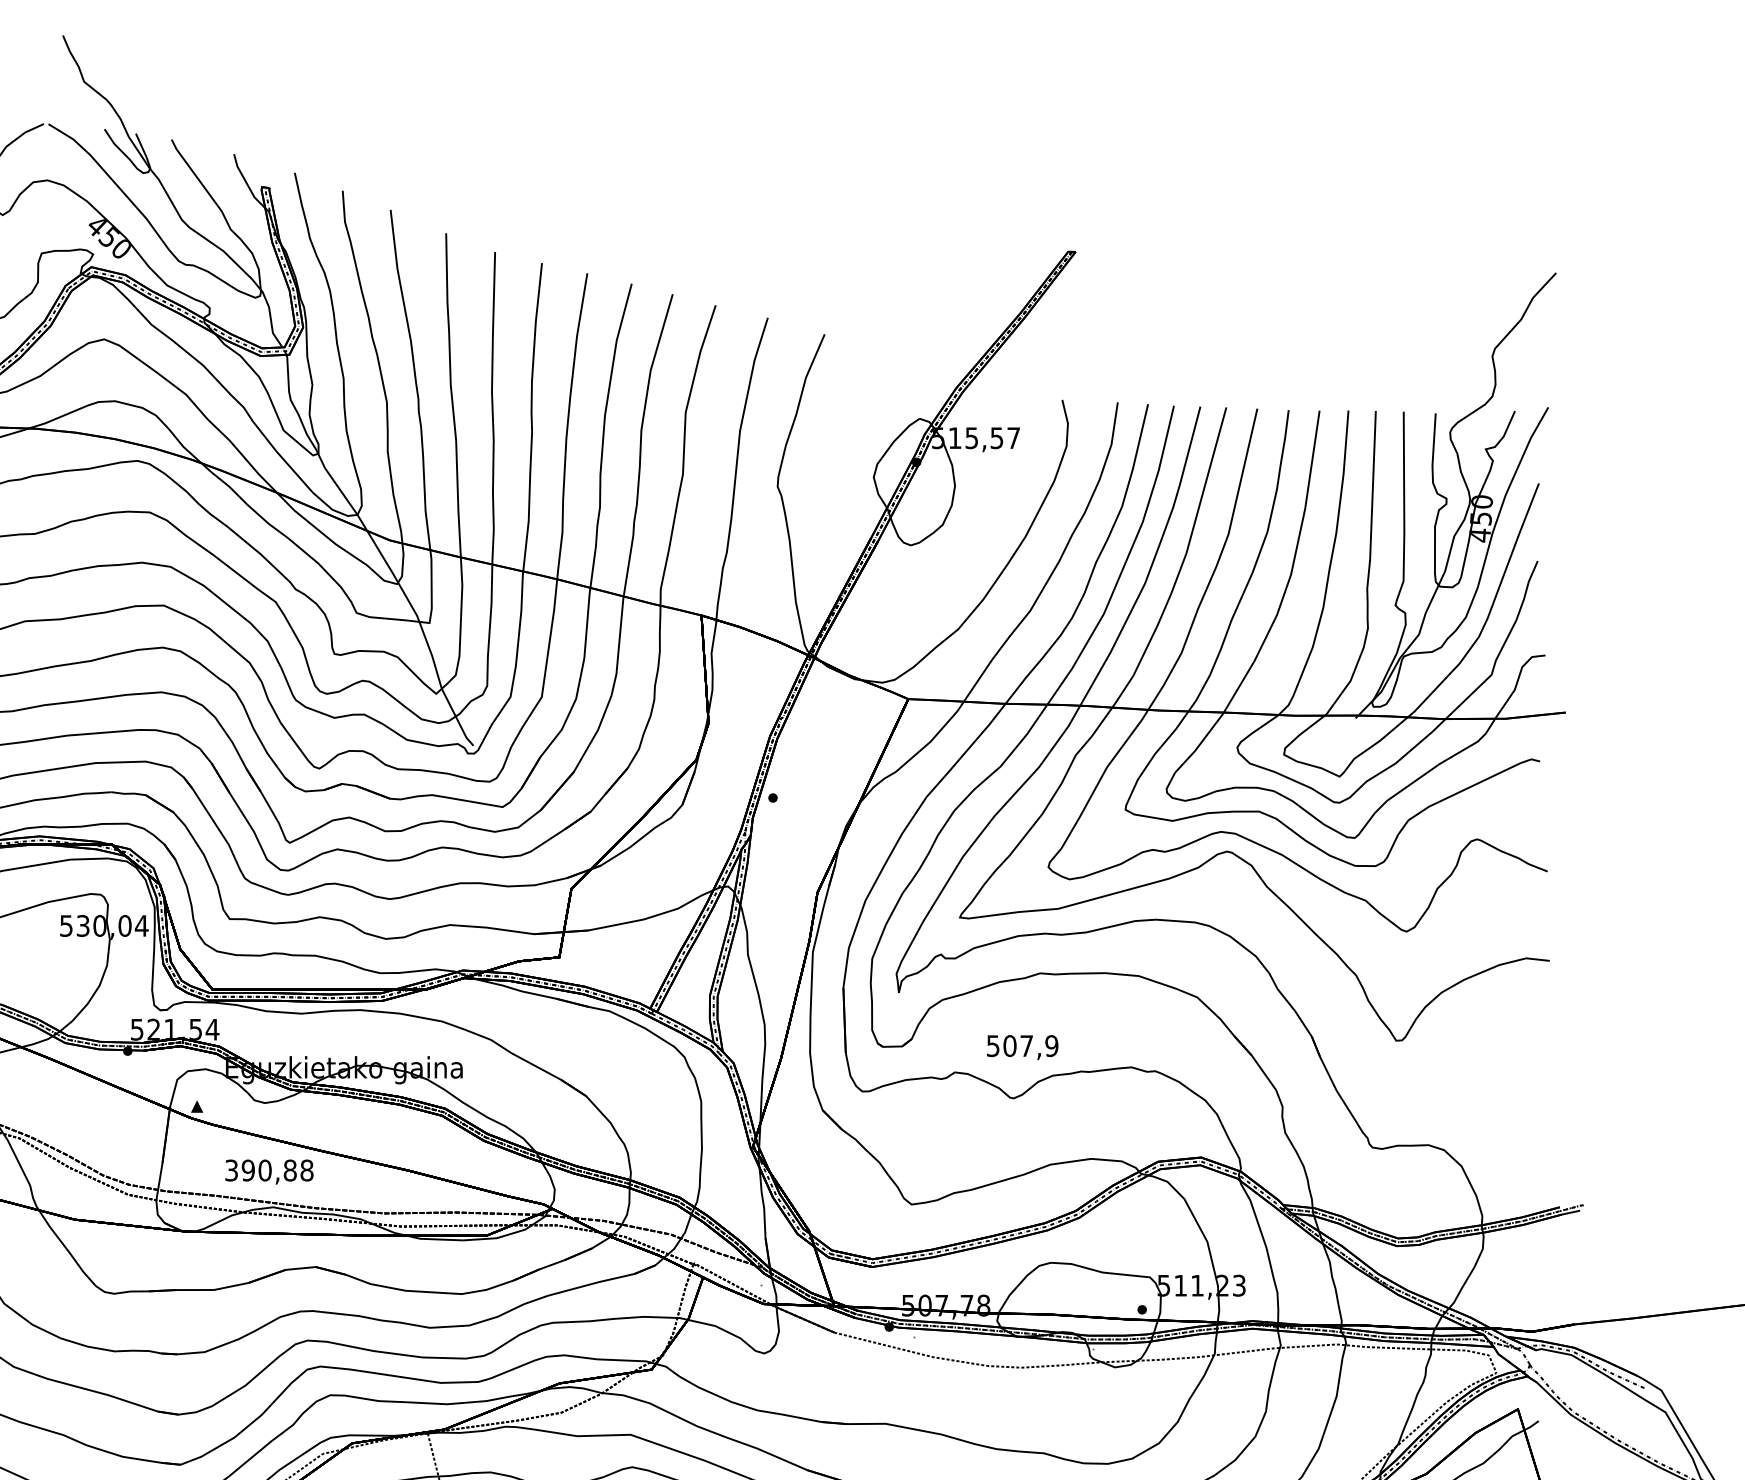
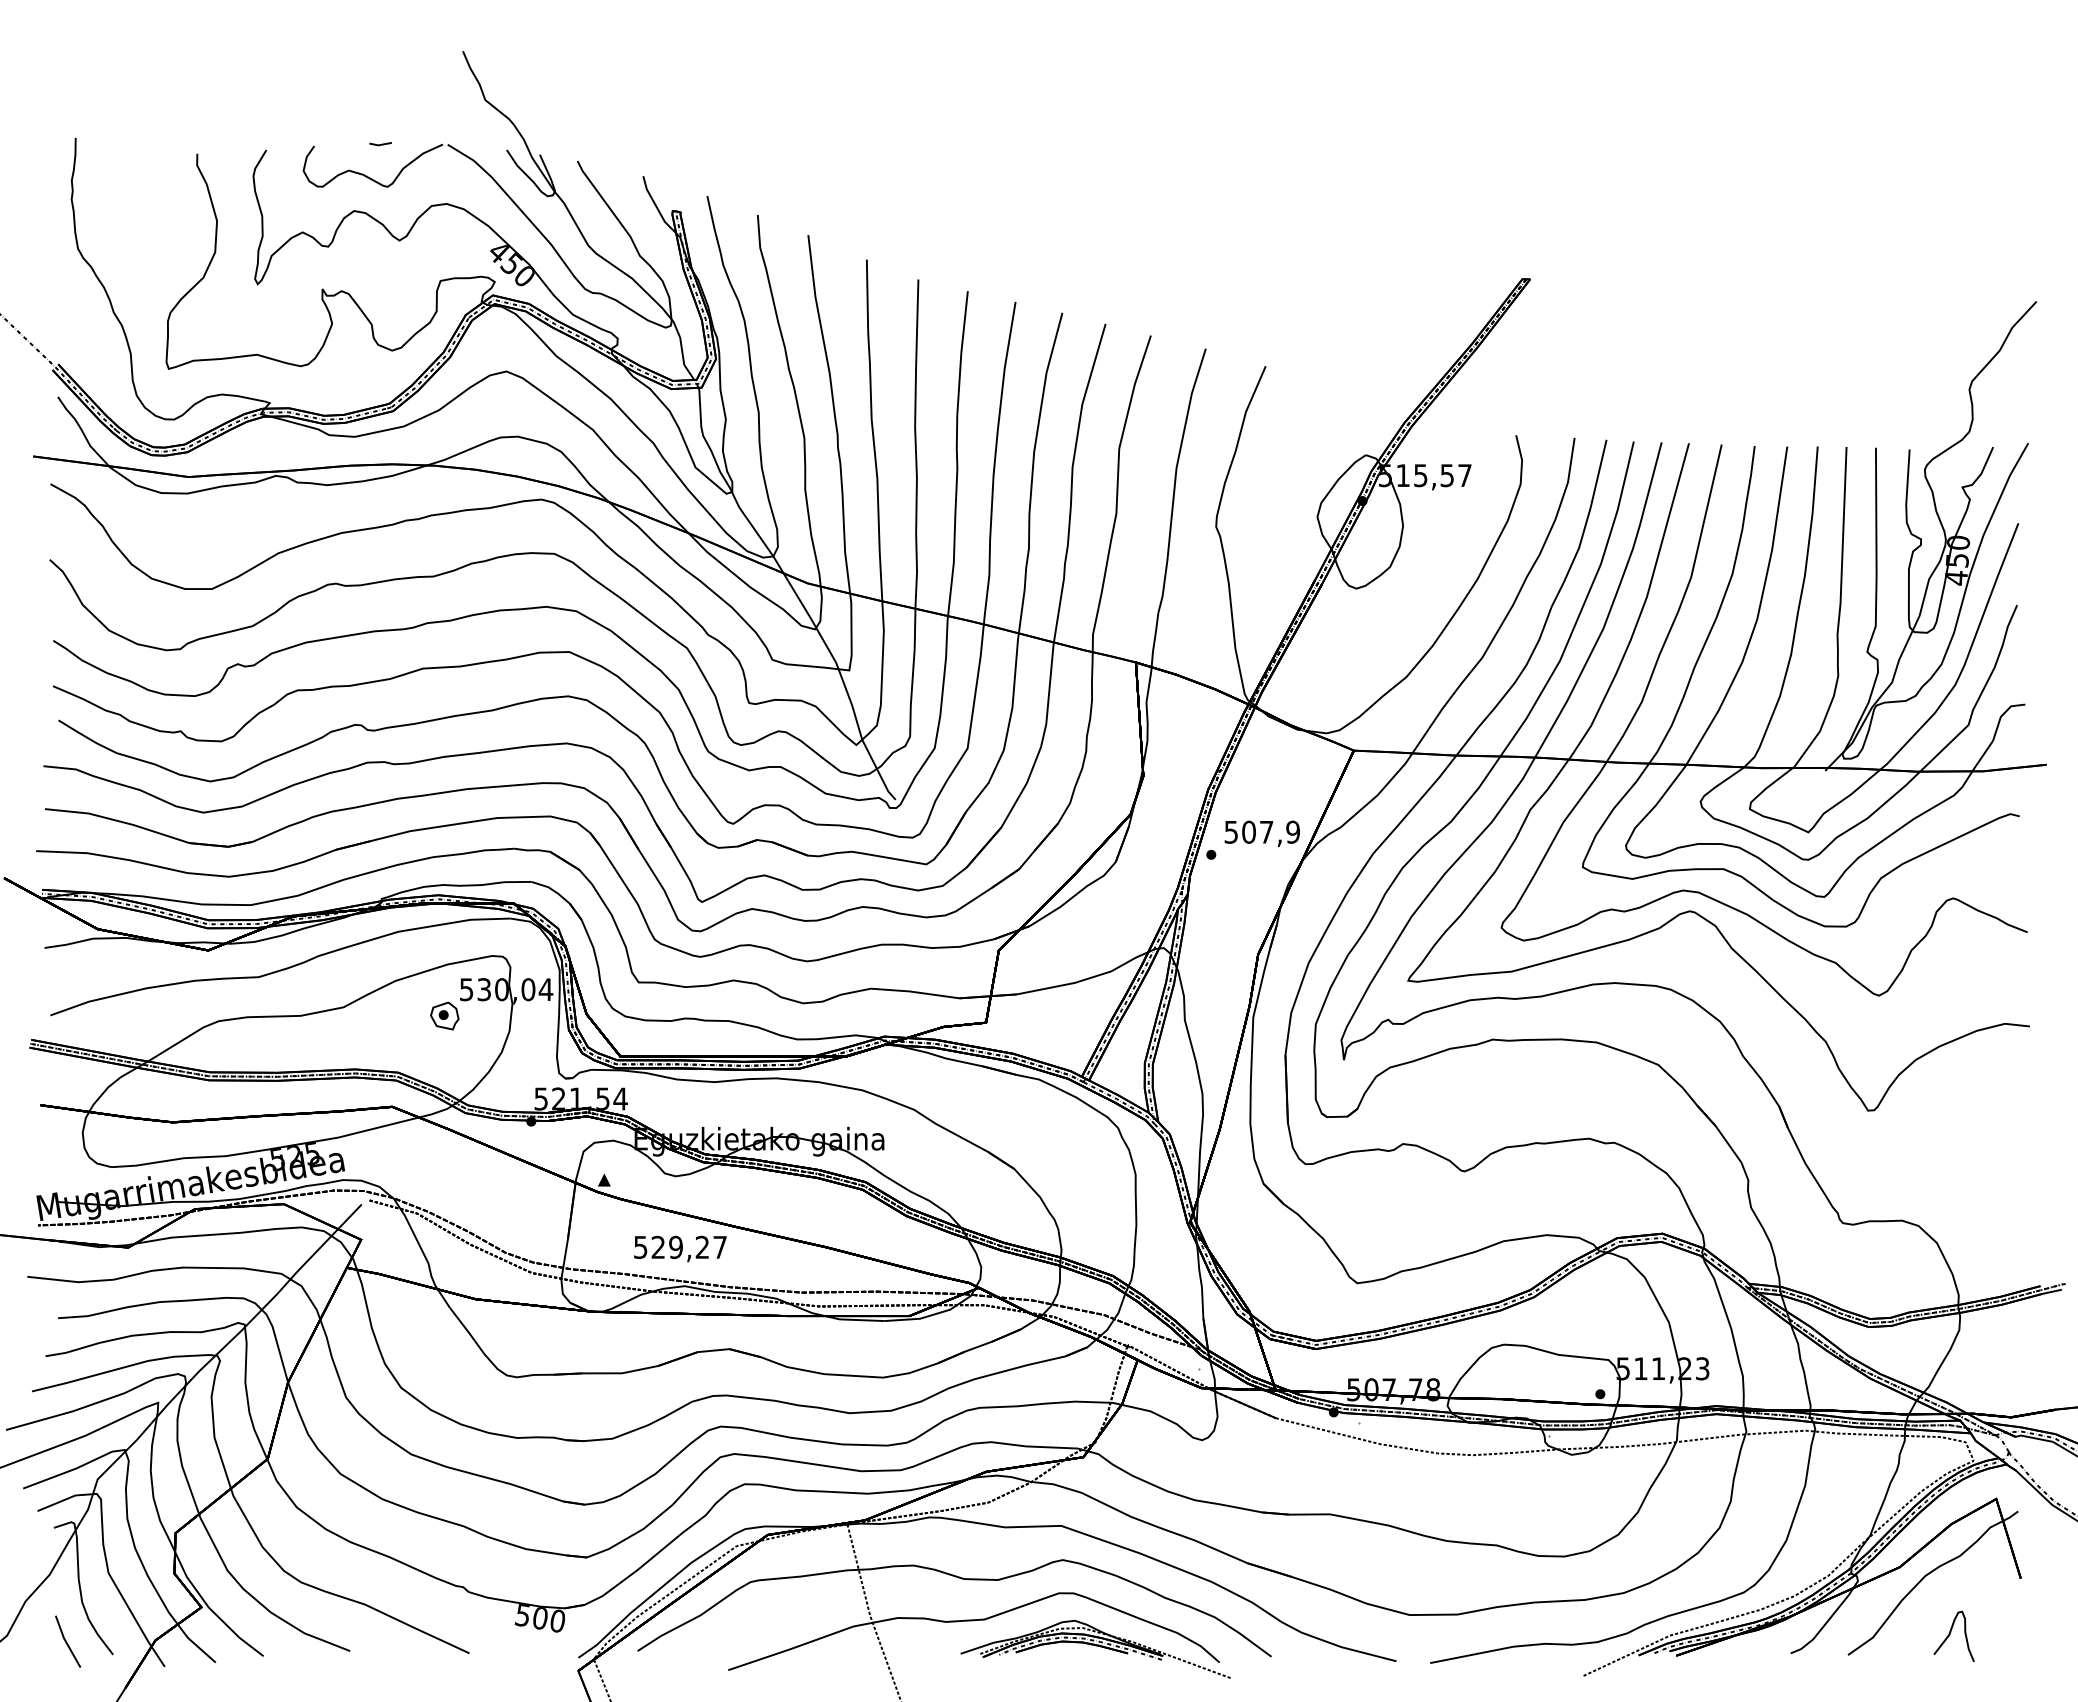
part: (45, 950) -> (444, 1015), added
text: (1021, 1047) -> (1261, 833), moved
text: (269, 1170) -> (680, 1247), 390,88 -> 529,27

